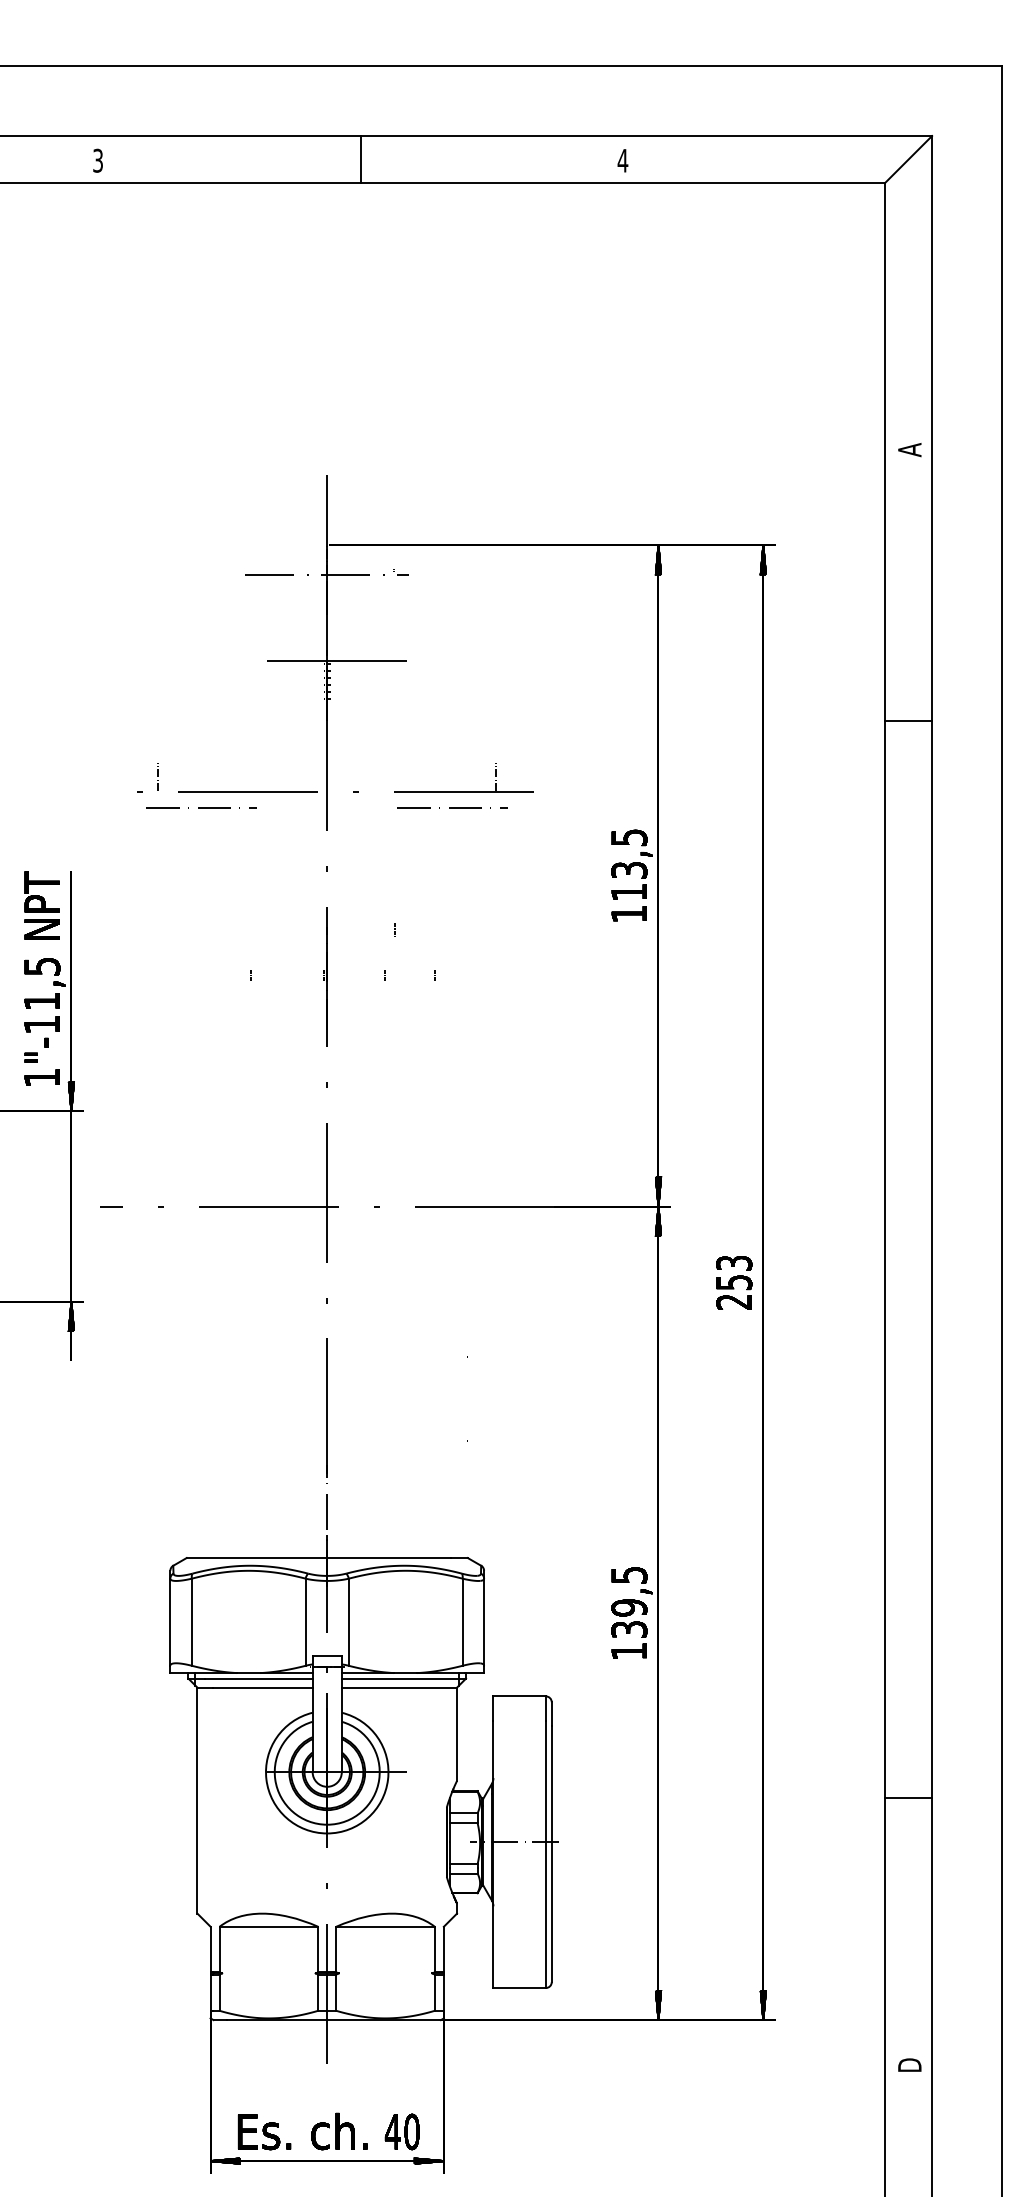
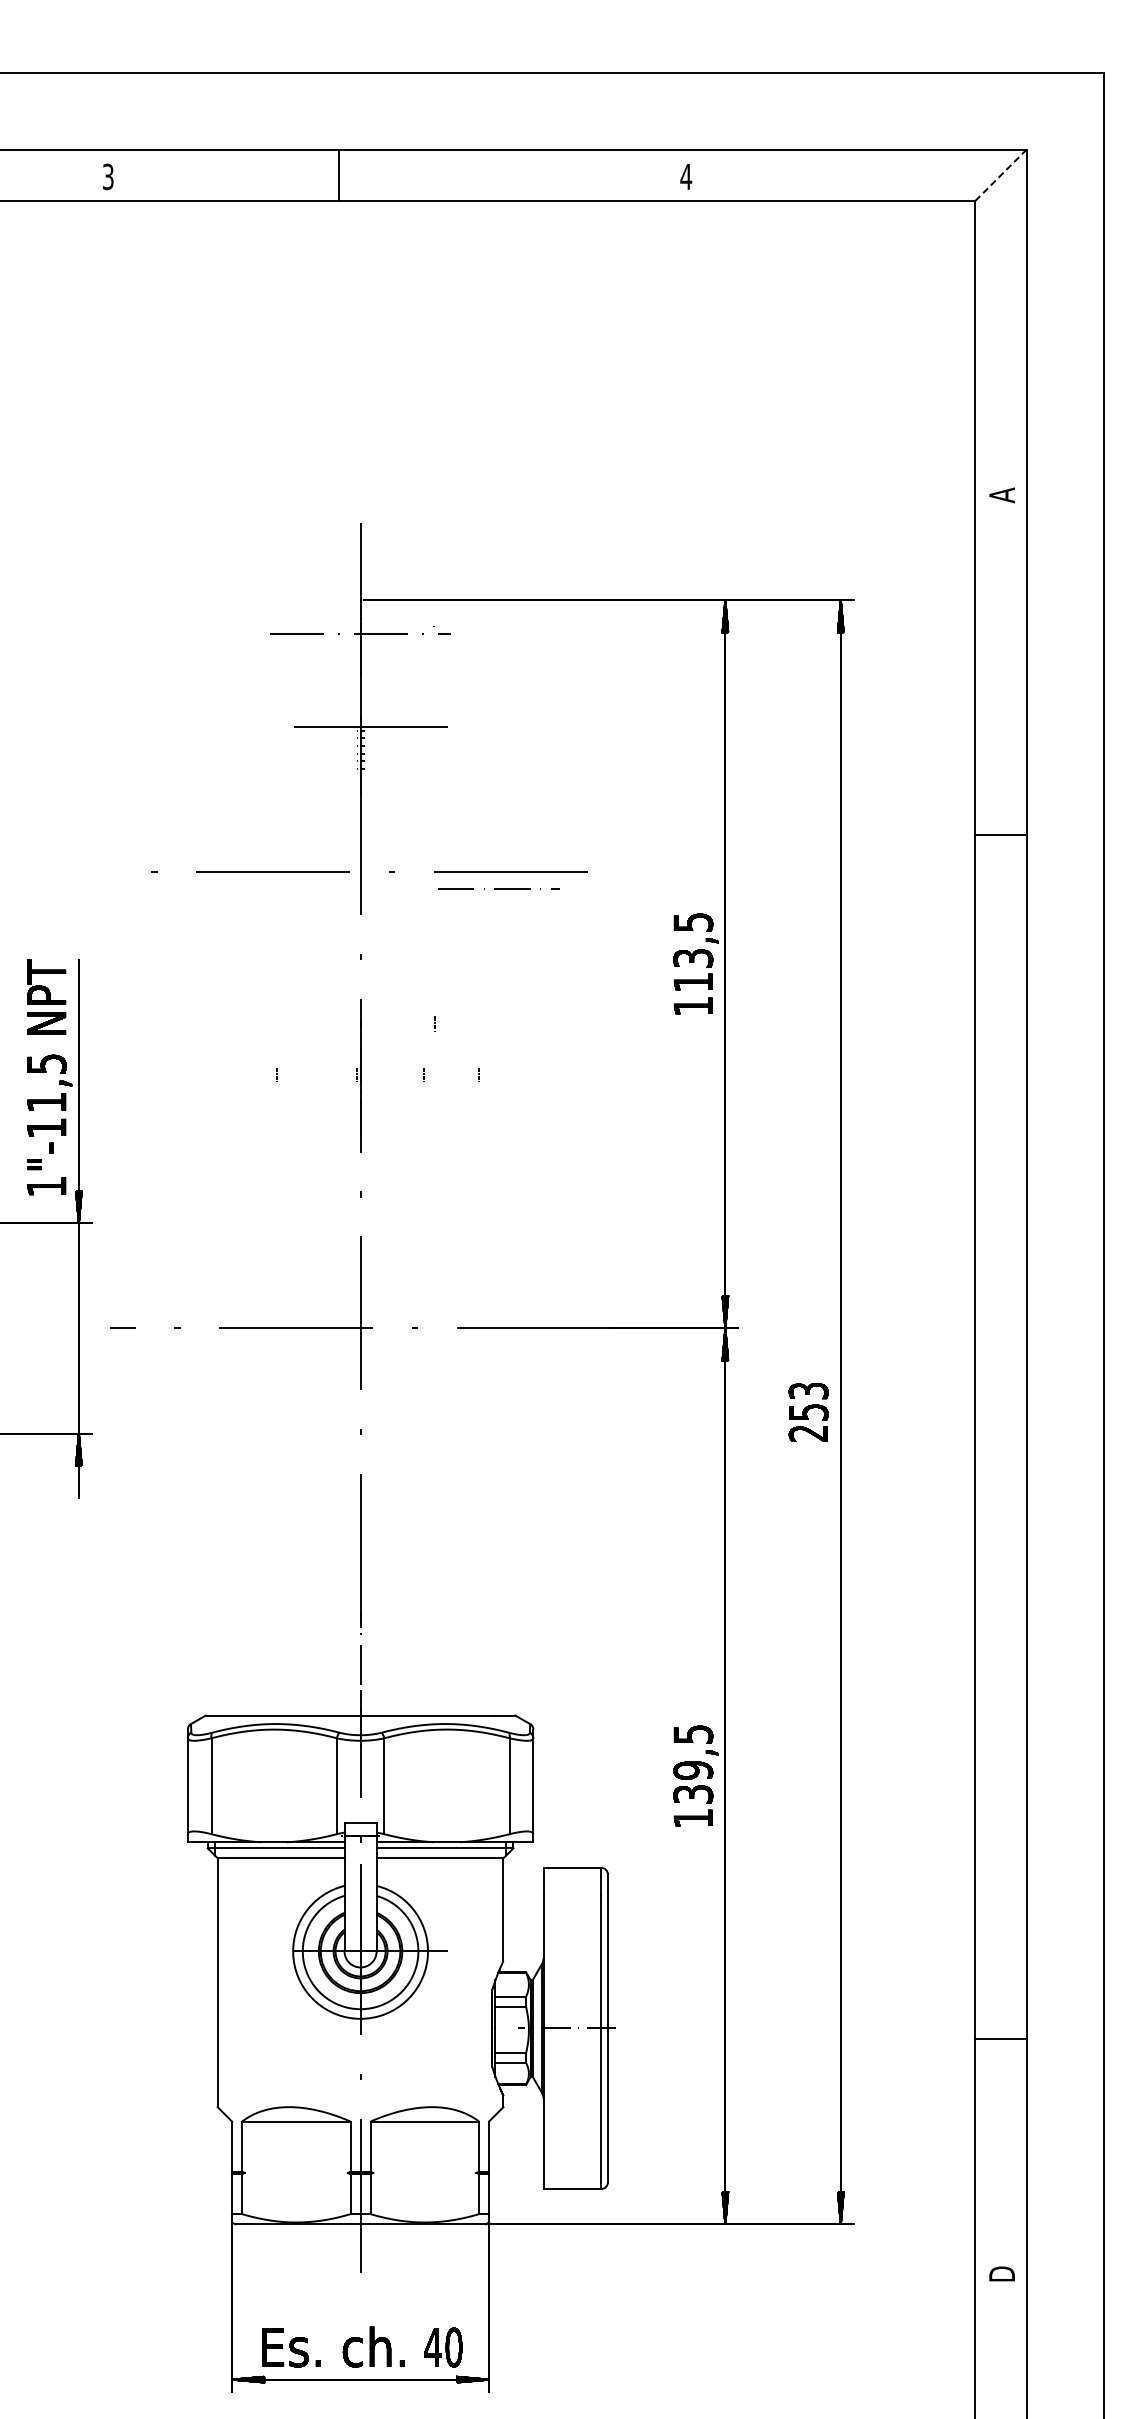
line: (909, 158) -> (1001, 174), solid -> dashed
line: (360, 159) -> (339, 175), moved
line: (908, 720) -> (1000, 834), moved
line: (158, 777) -> (174, 855), removed
line: (496, 777) -> (546, 855), removed
line: (200, 806) -> (221, 888), removed
line: (908, 1797) -> (1000, 2038), moved

